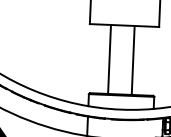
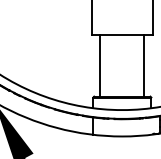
line: (109, 58) -> (144, 65), moved
line: (133, 59) -> (100, 65), moved

